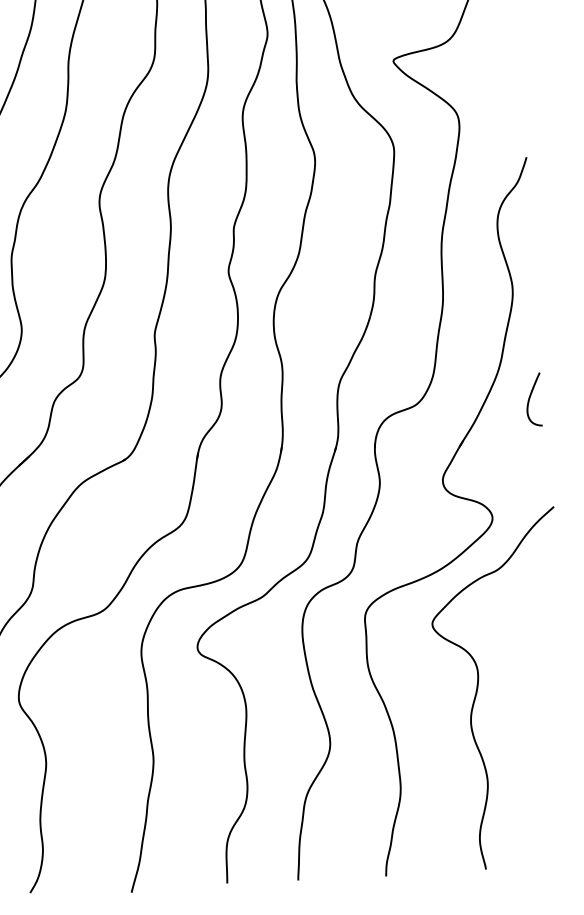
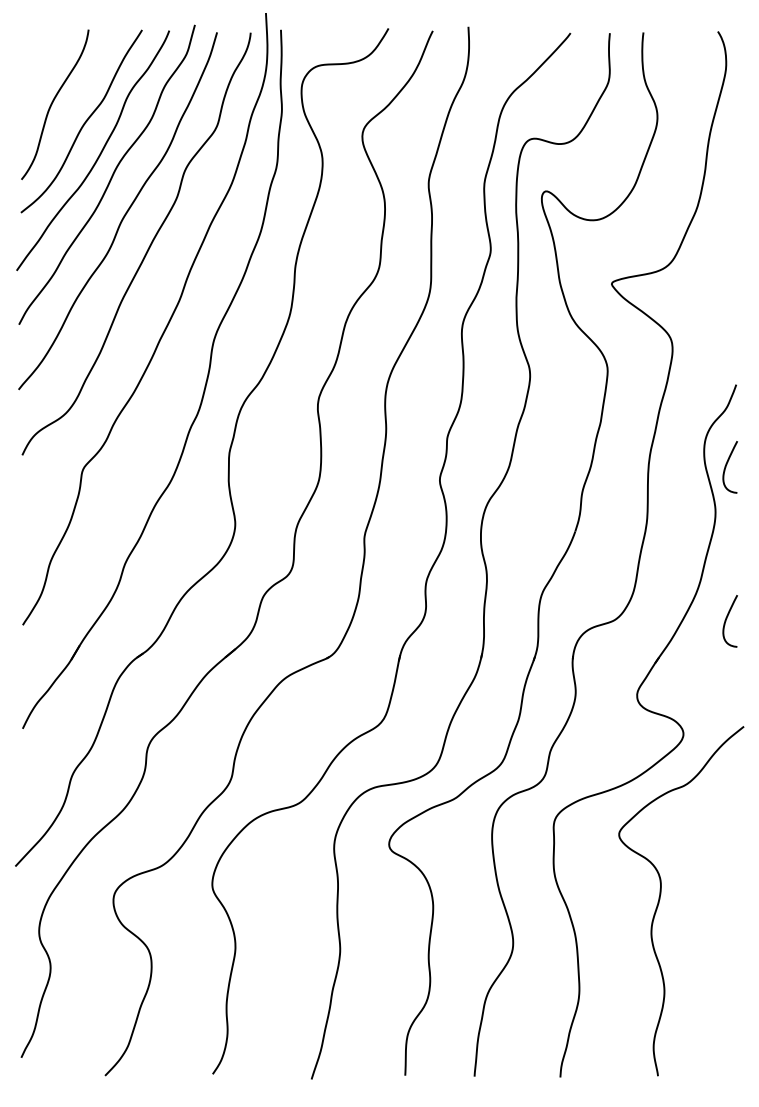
curve: (521, 242) -> (726, 467), added

